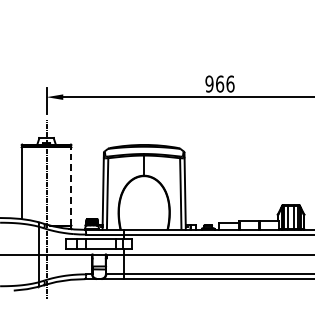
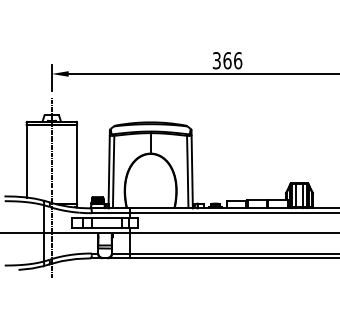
text: (209, 83) -> (216, 60), 966 -> 366
line: (71, 186) -> (77, 164), dashed -> solid

